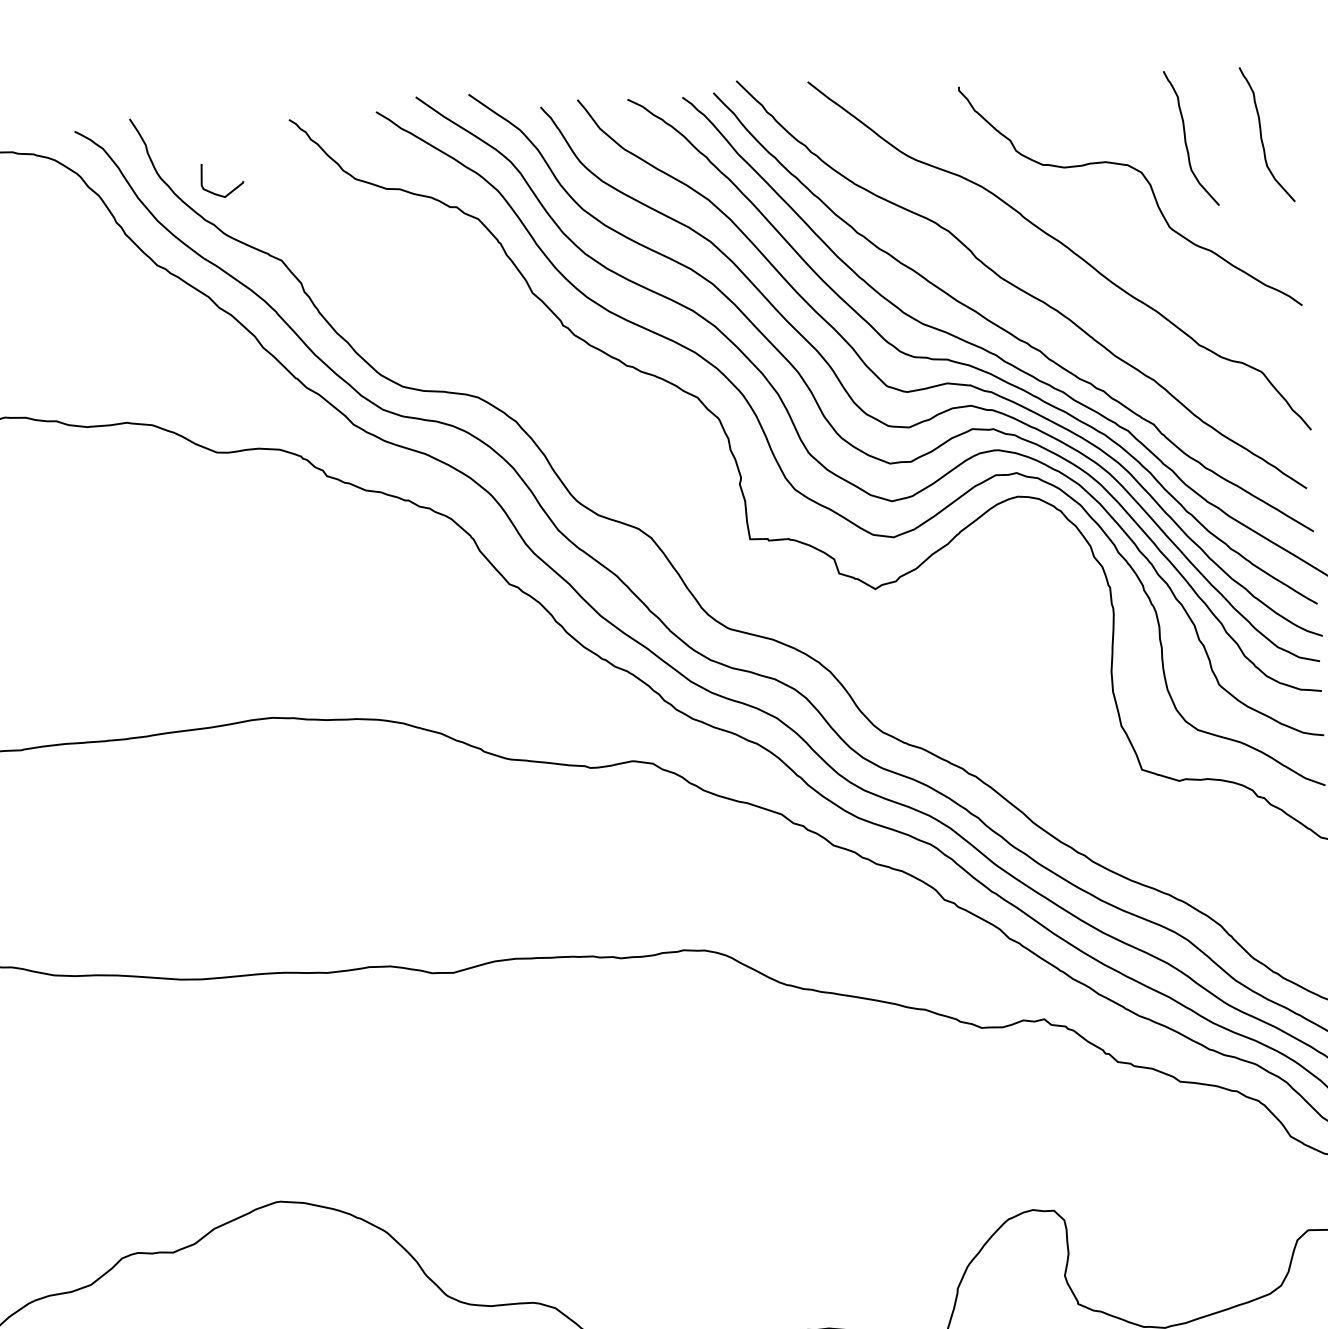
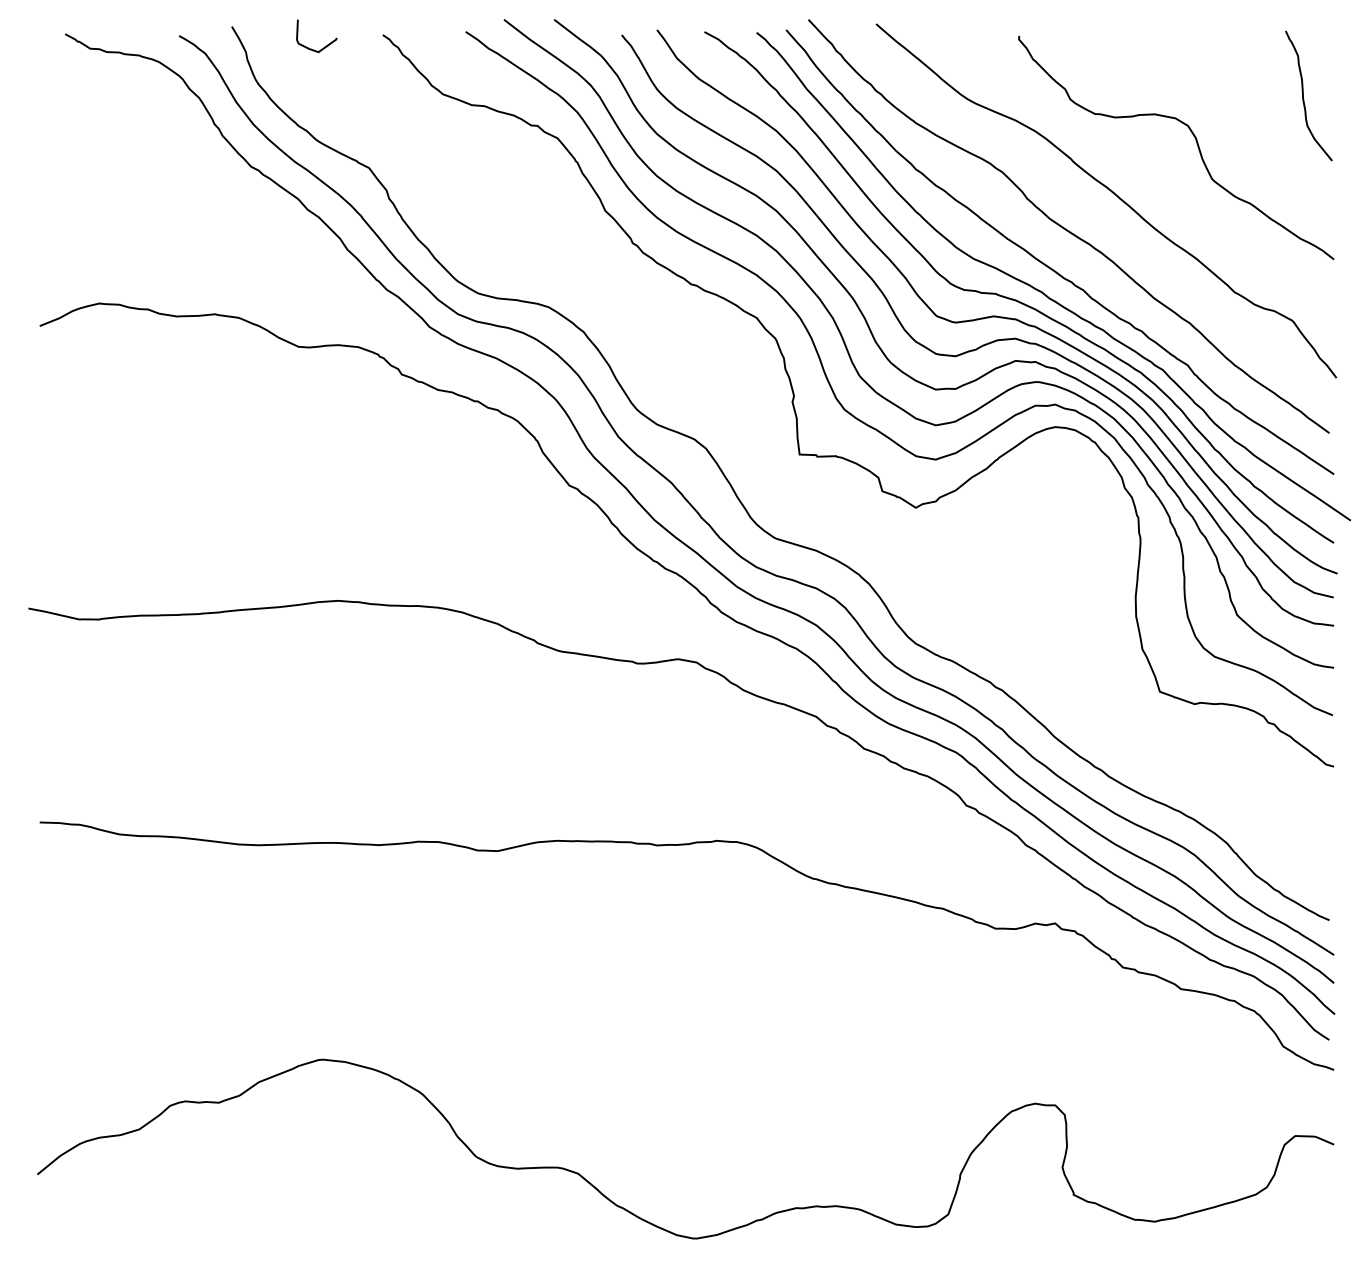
curve: (1185, 138) -> (1231, 95), removed
curve: (231, 190) -> (324, 46), moved

